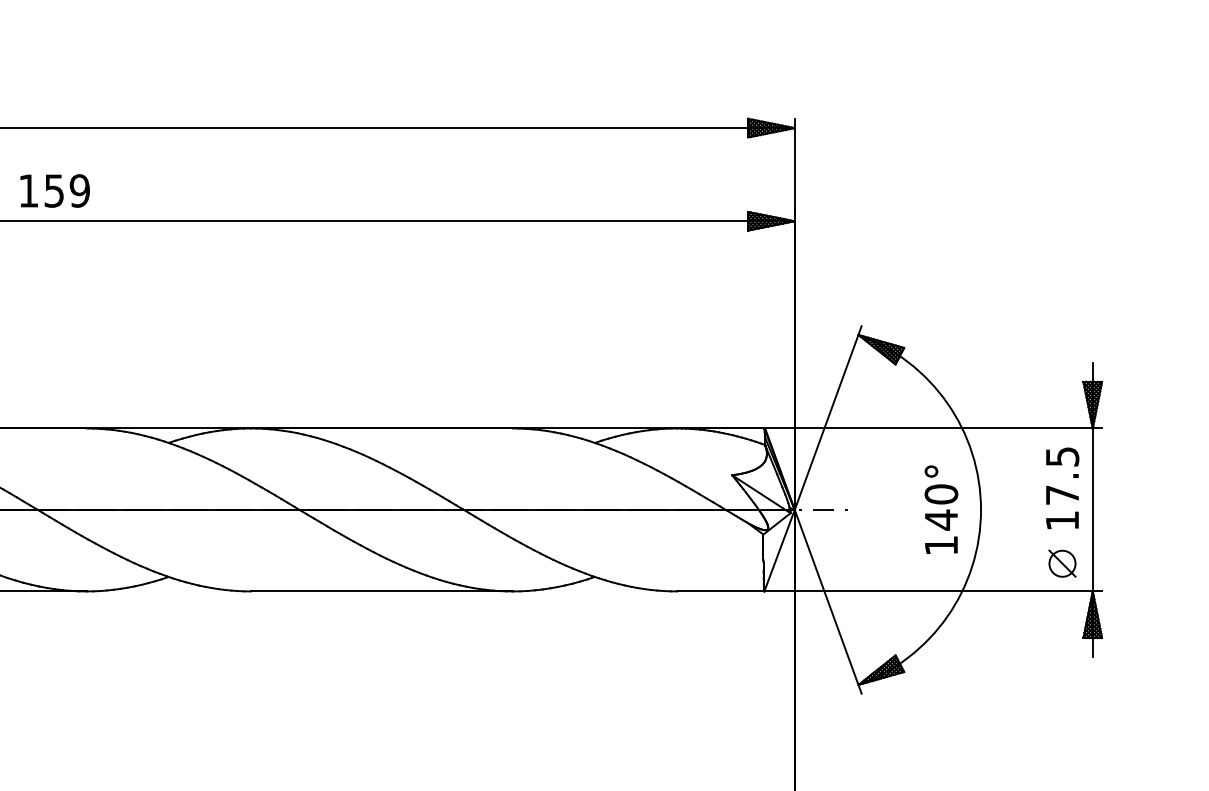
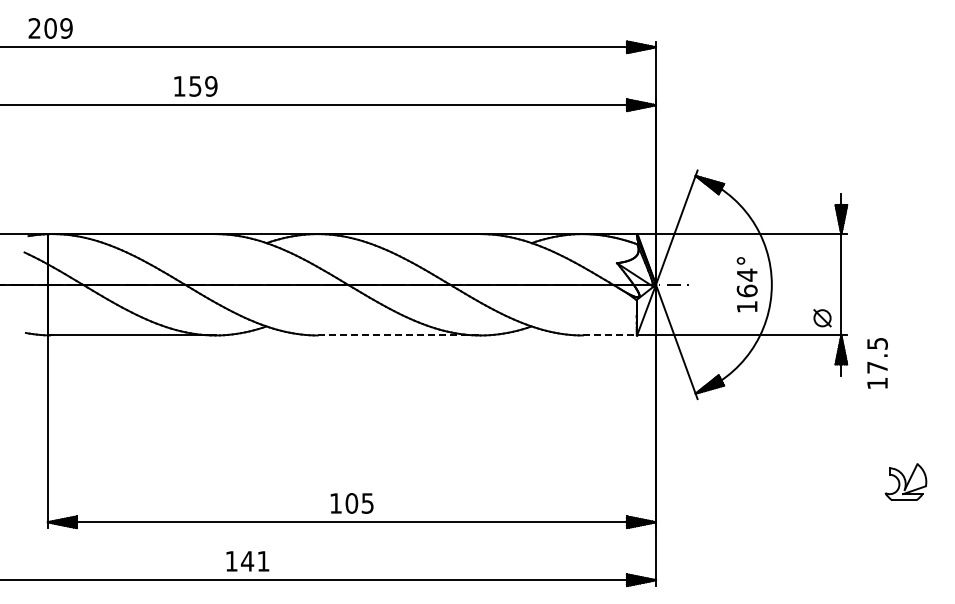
text: (1062, 488) -> (877, 363), moved
text: (940, 506) -> (746, 282), 140° -> 164°
line: (382, 591) -> (399, 335), solid -> dashed
line: (721, 591) -> (610, 335), solid -> dashed

